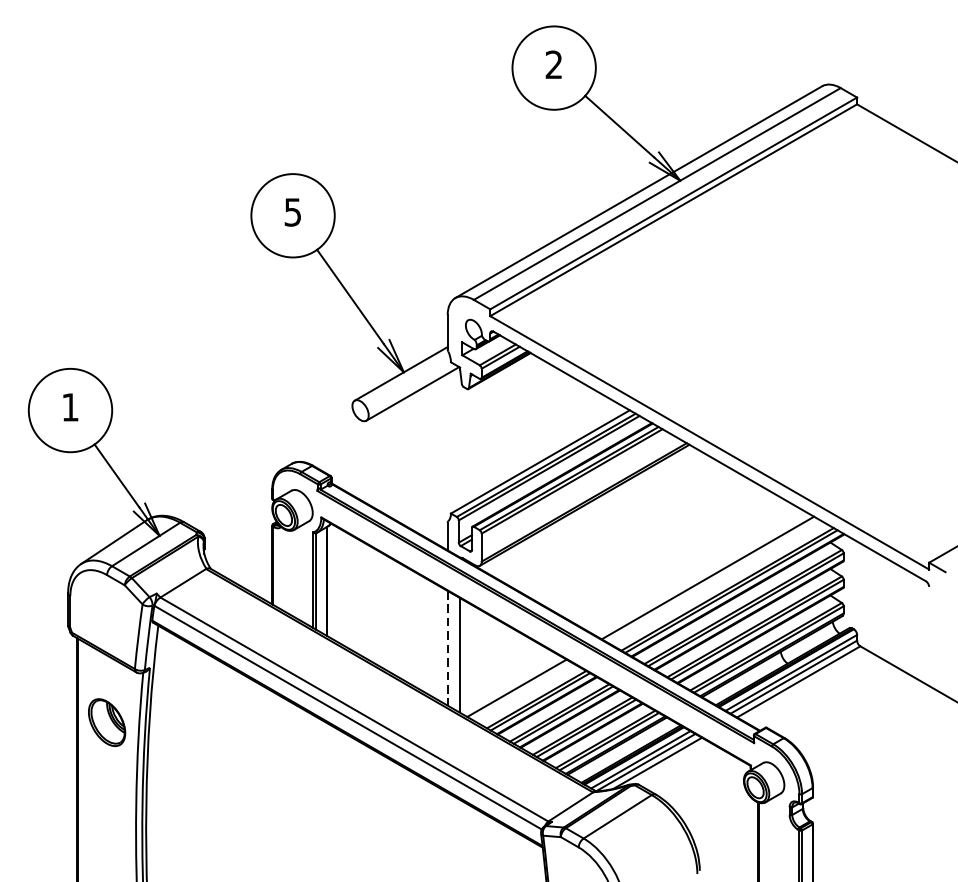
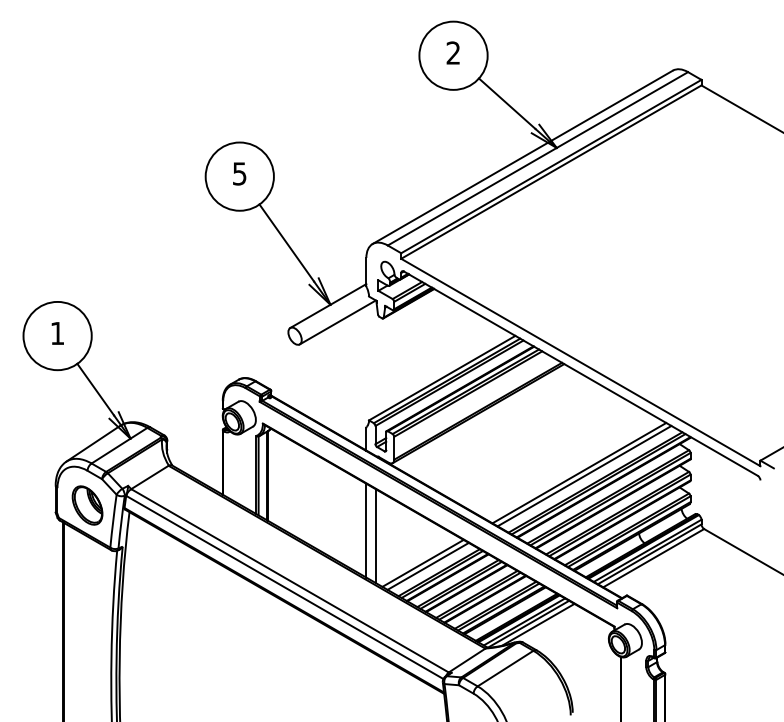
line: (714, 580) -> (584, 475), added
line: (447, 648) -> (366, 530), dashed -> solid
line: (522, 690) -> (427, 565), added
part: (106, 722) -> (87, 505), moved

